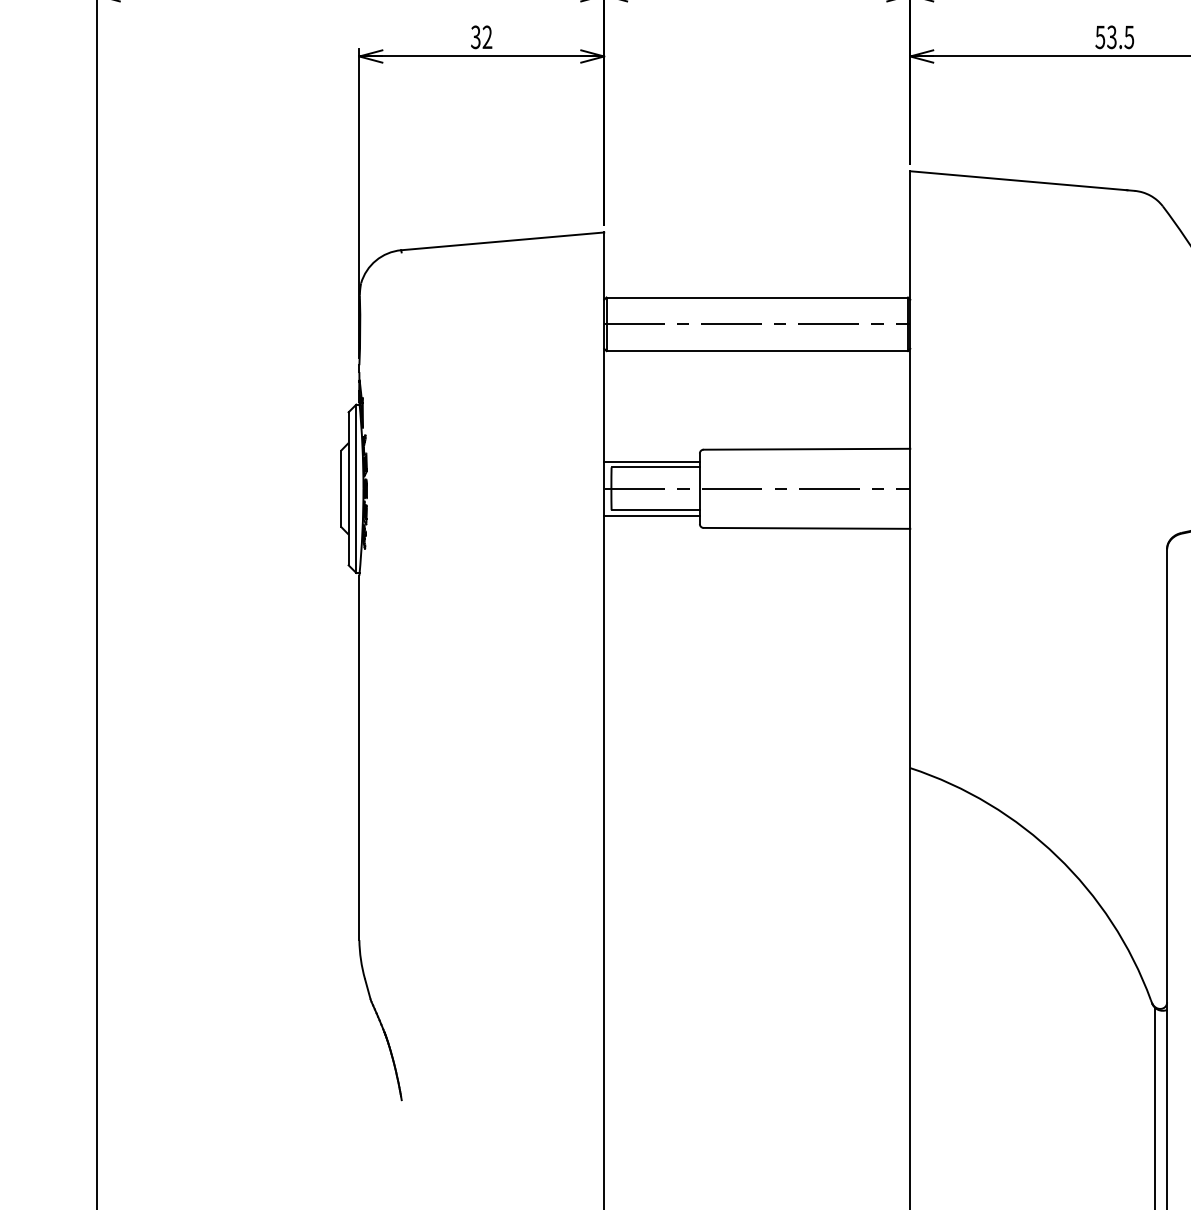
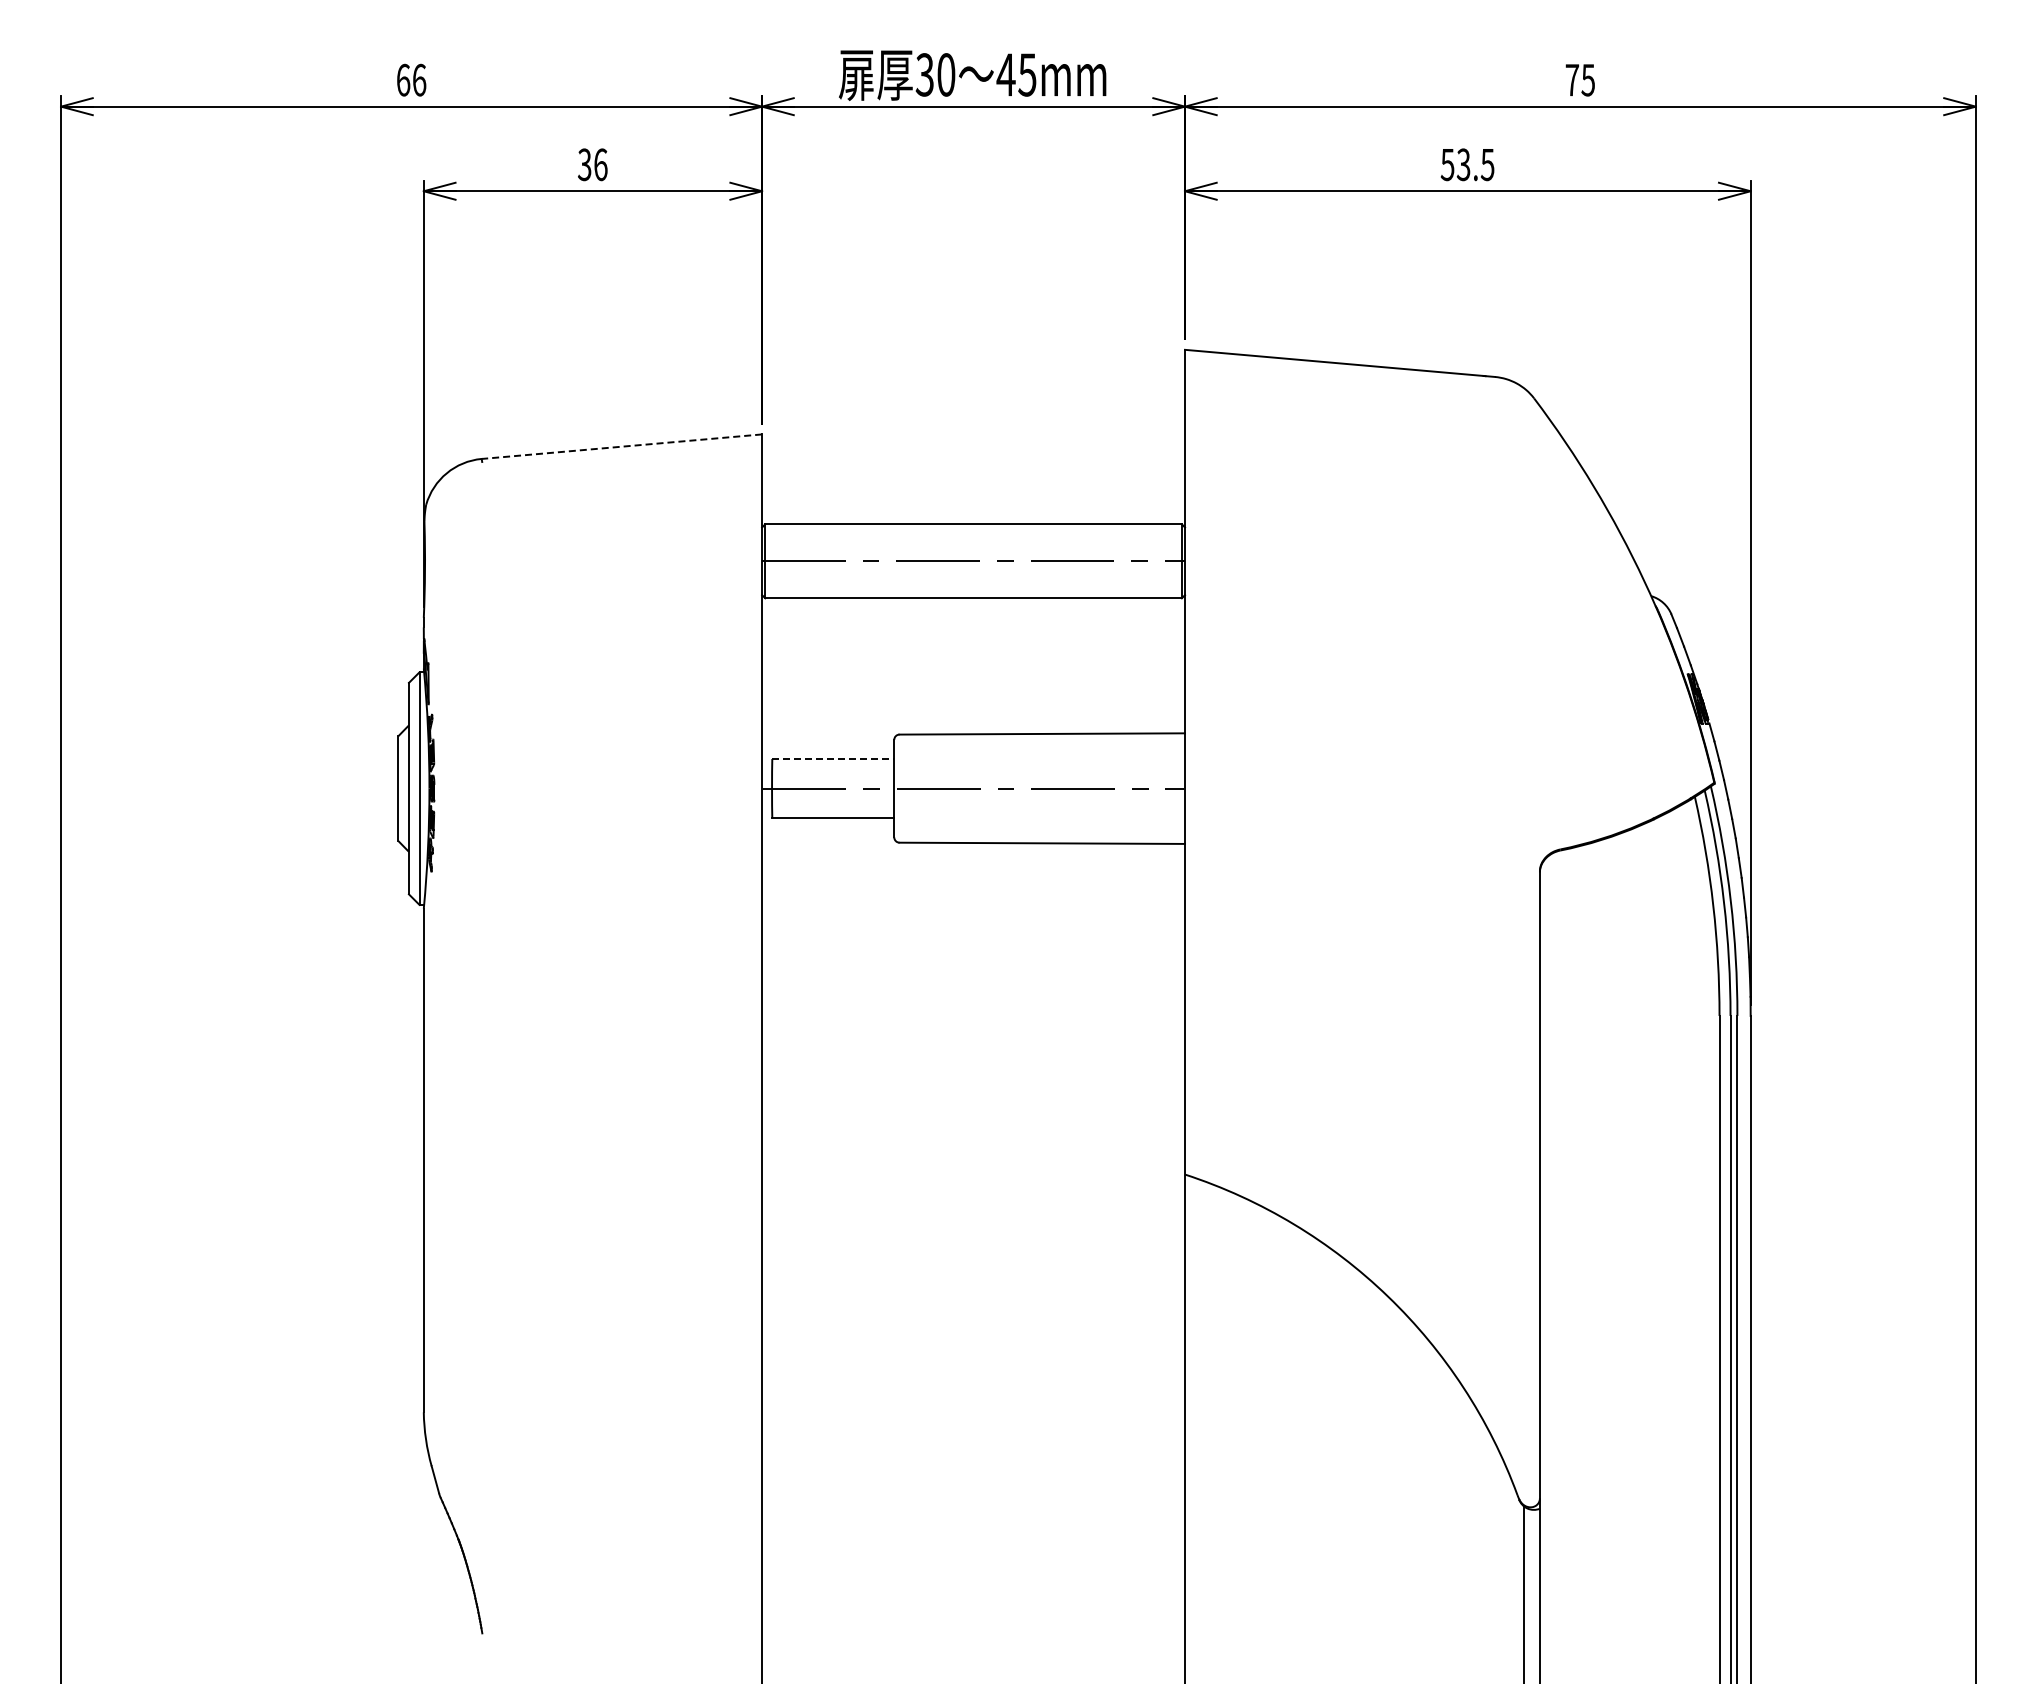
text: (487, 37) -> (600, 164), 32 -> 36
line: (502, 241) -> (621, 446), solid -> dashed
line: (652, 461) -> (828, 751), removed
line: (655, 467) -> (833, 759), solid -> dashed
line: (652, 515) -> (828, 825), removed

